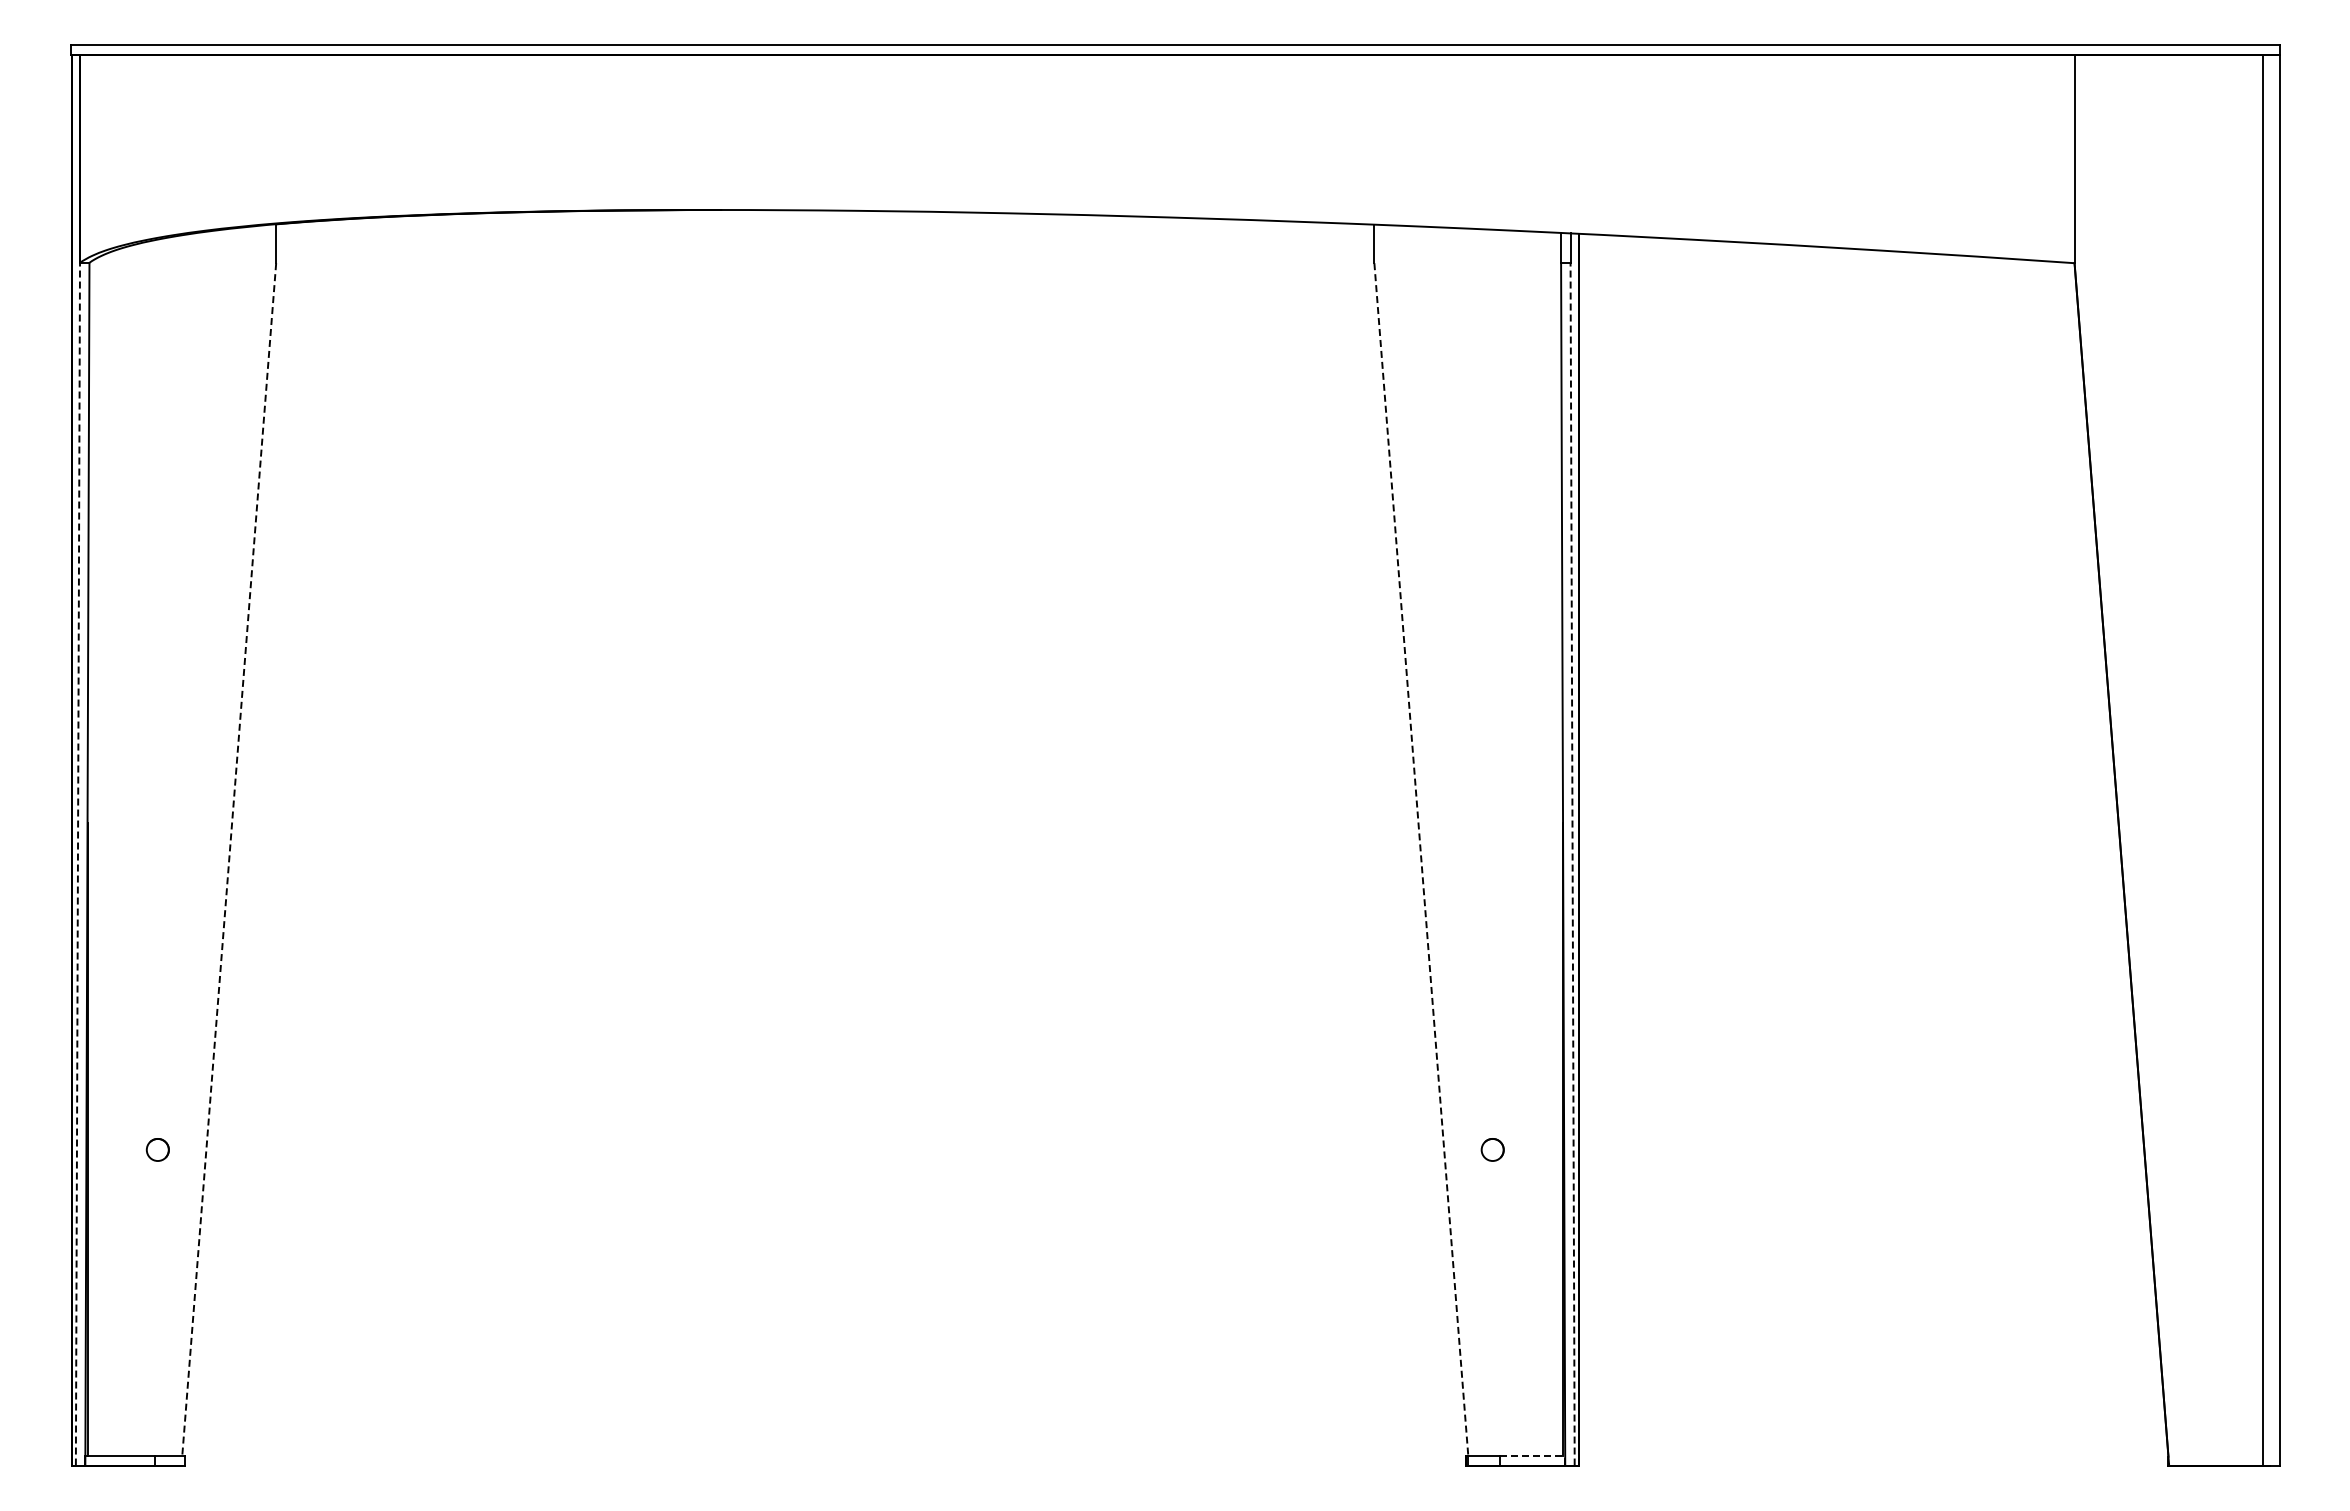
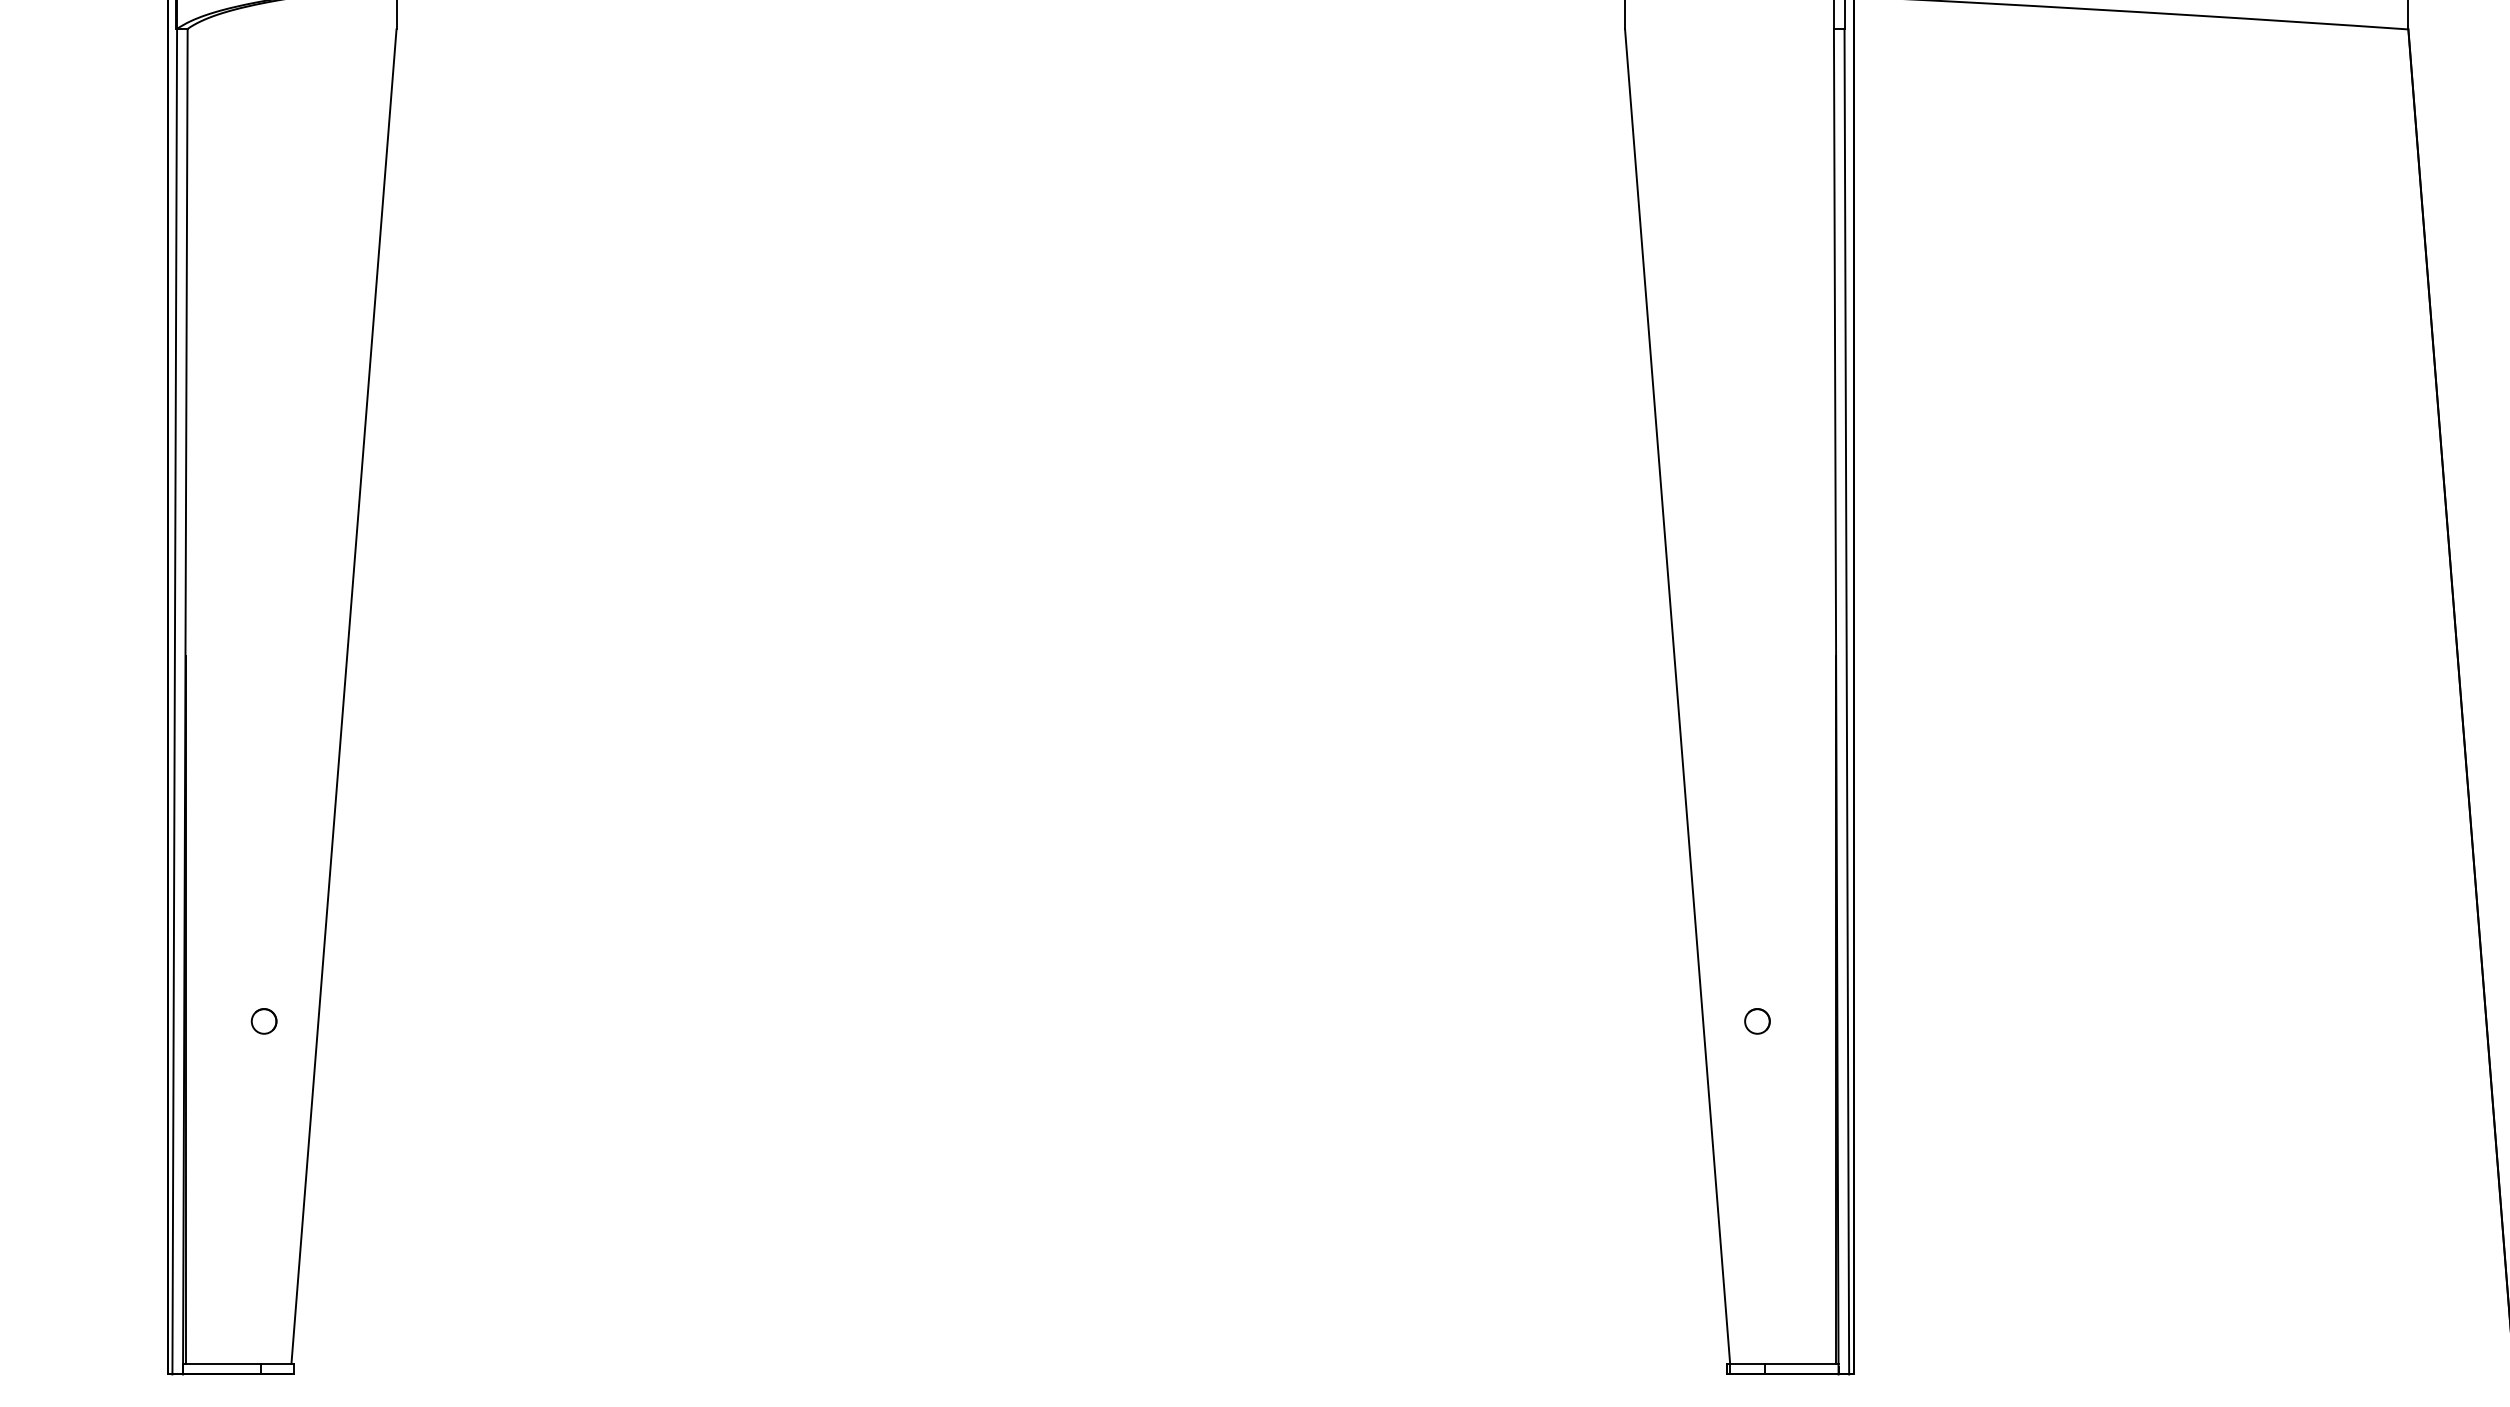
line: (229, 860) -> (344, 697), dashed -> solid
line: (1421, 860) -> (1677, 697), dashed -> solid
line: (77, 863) -> (174, 700), dashed -> solid
line: (1572, 863) -> (1846, 700), dashed -> solid
line: (1532, 1456) -> (1801, 1364), dashed -> solid

